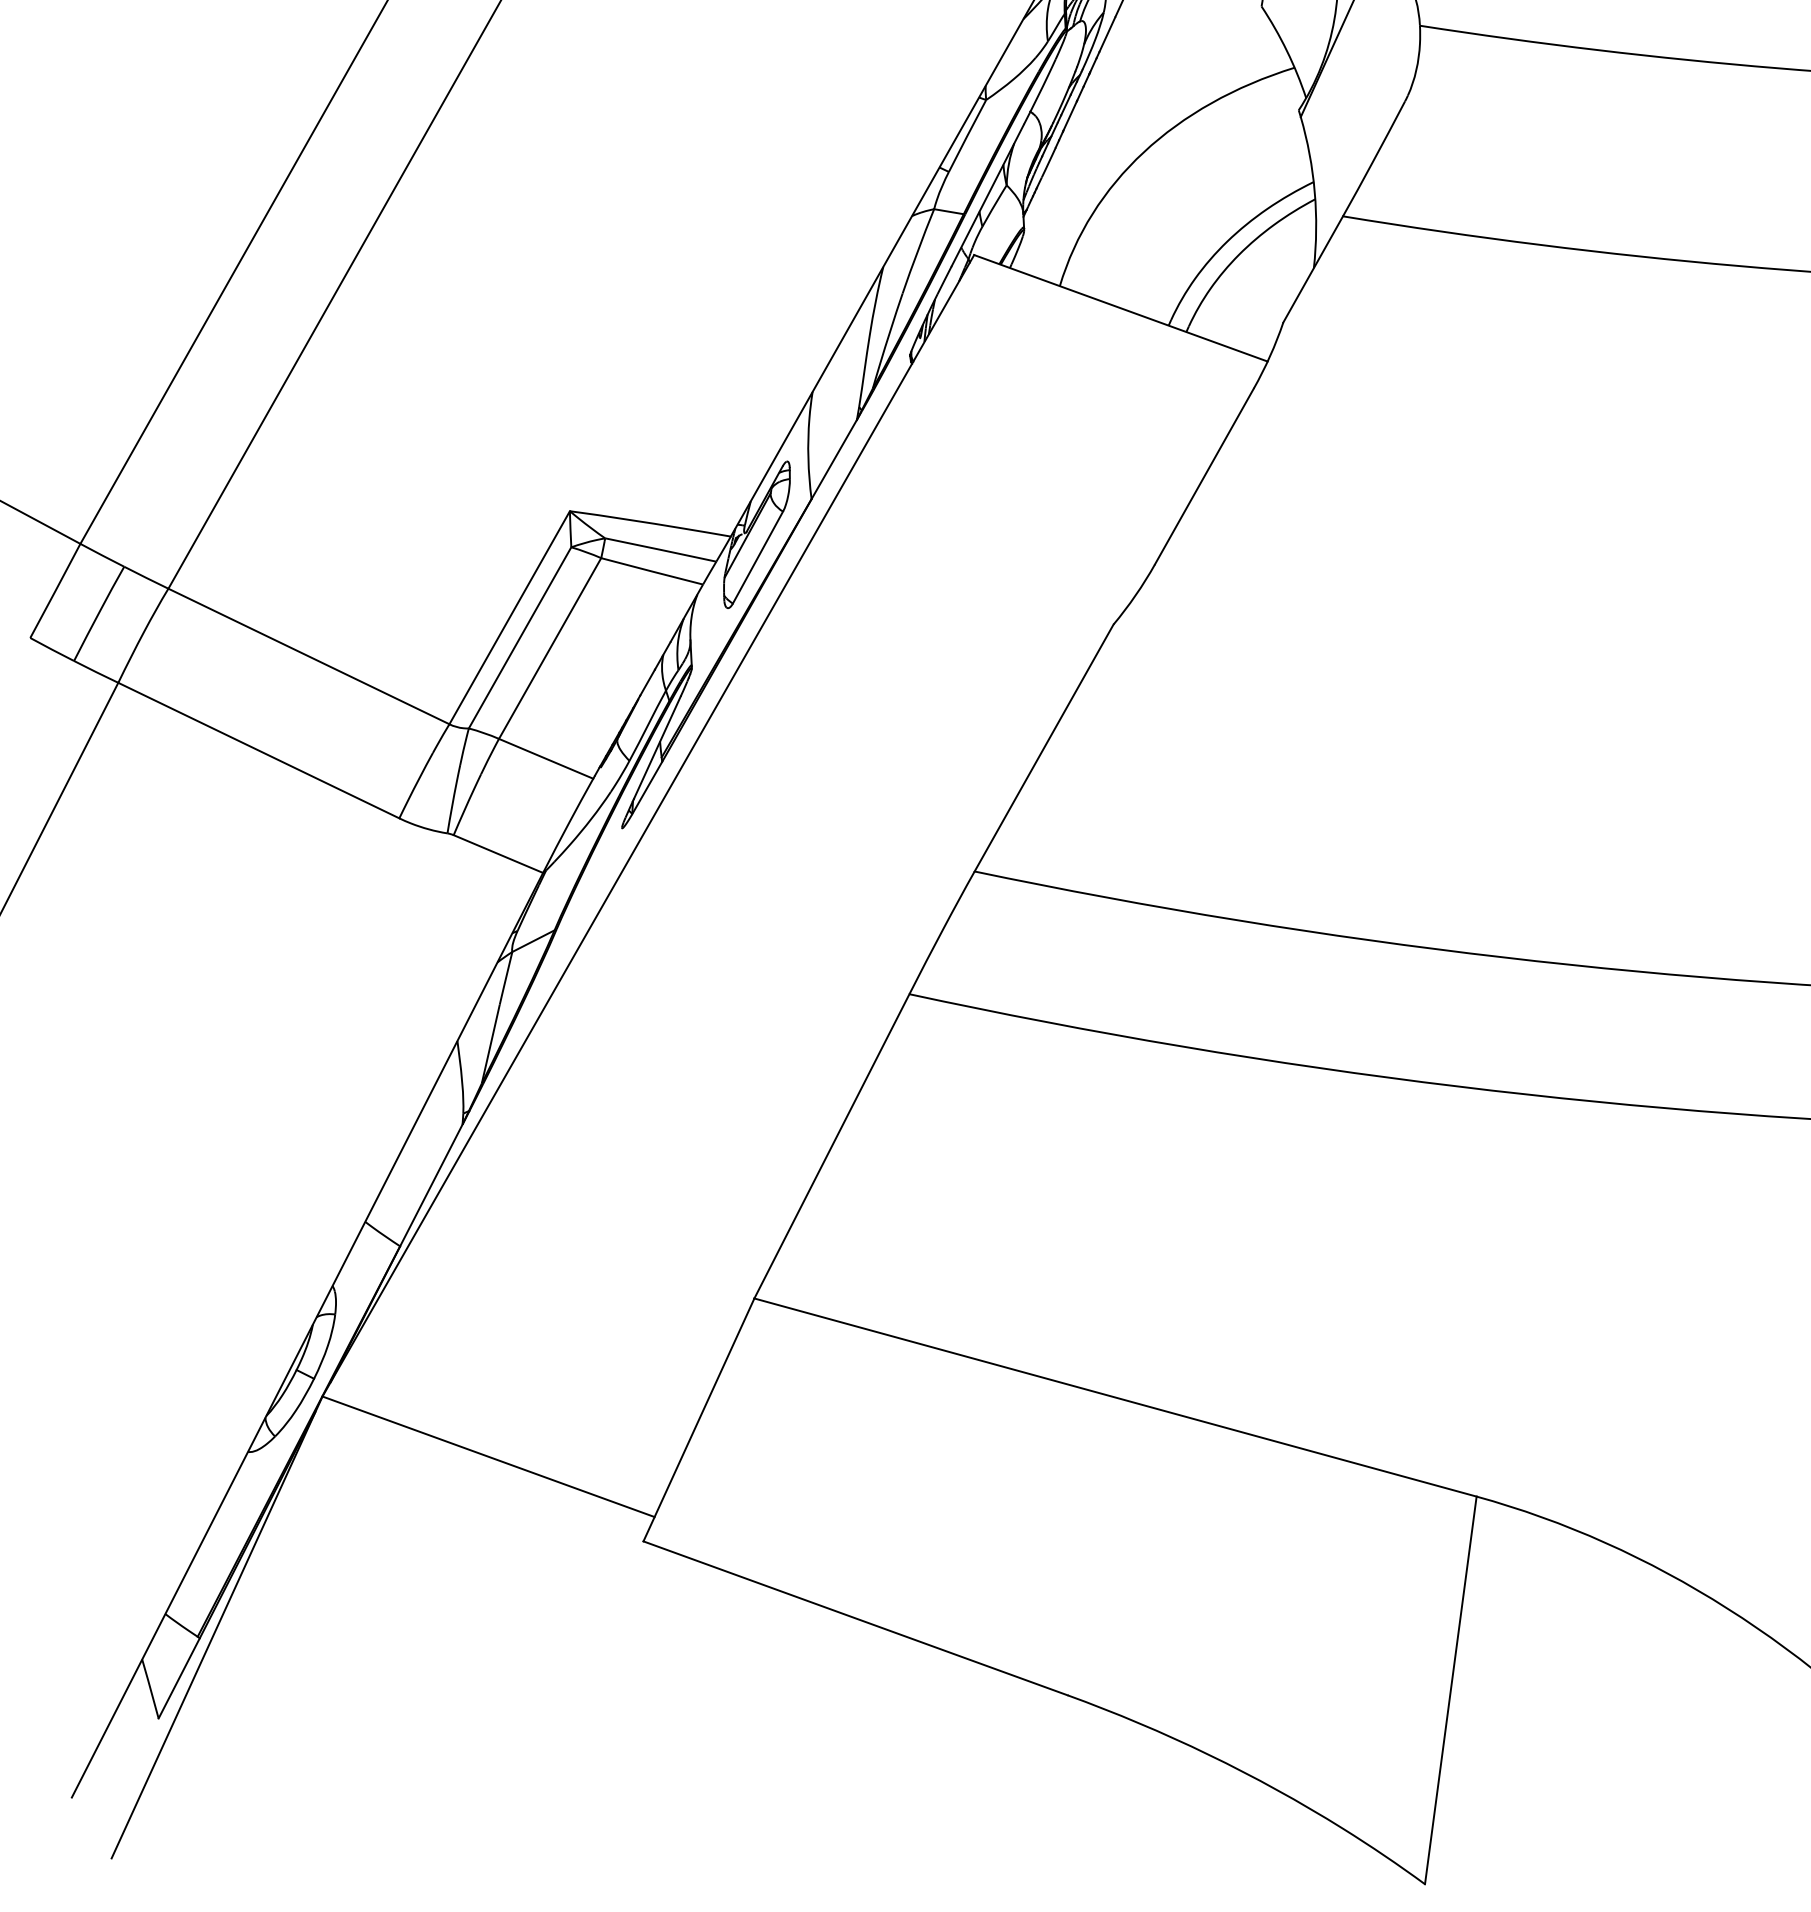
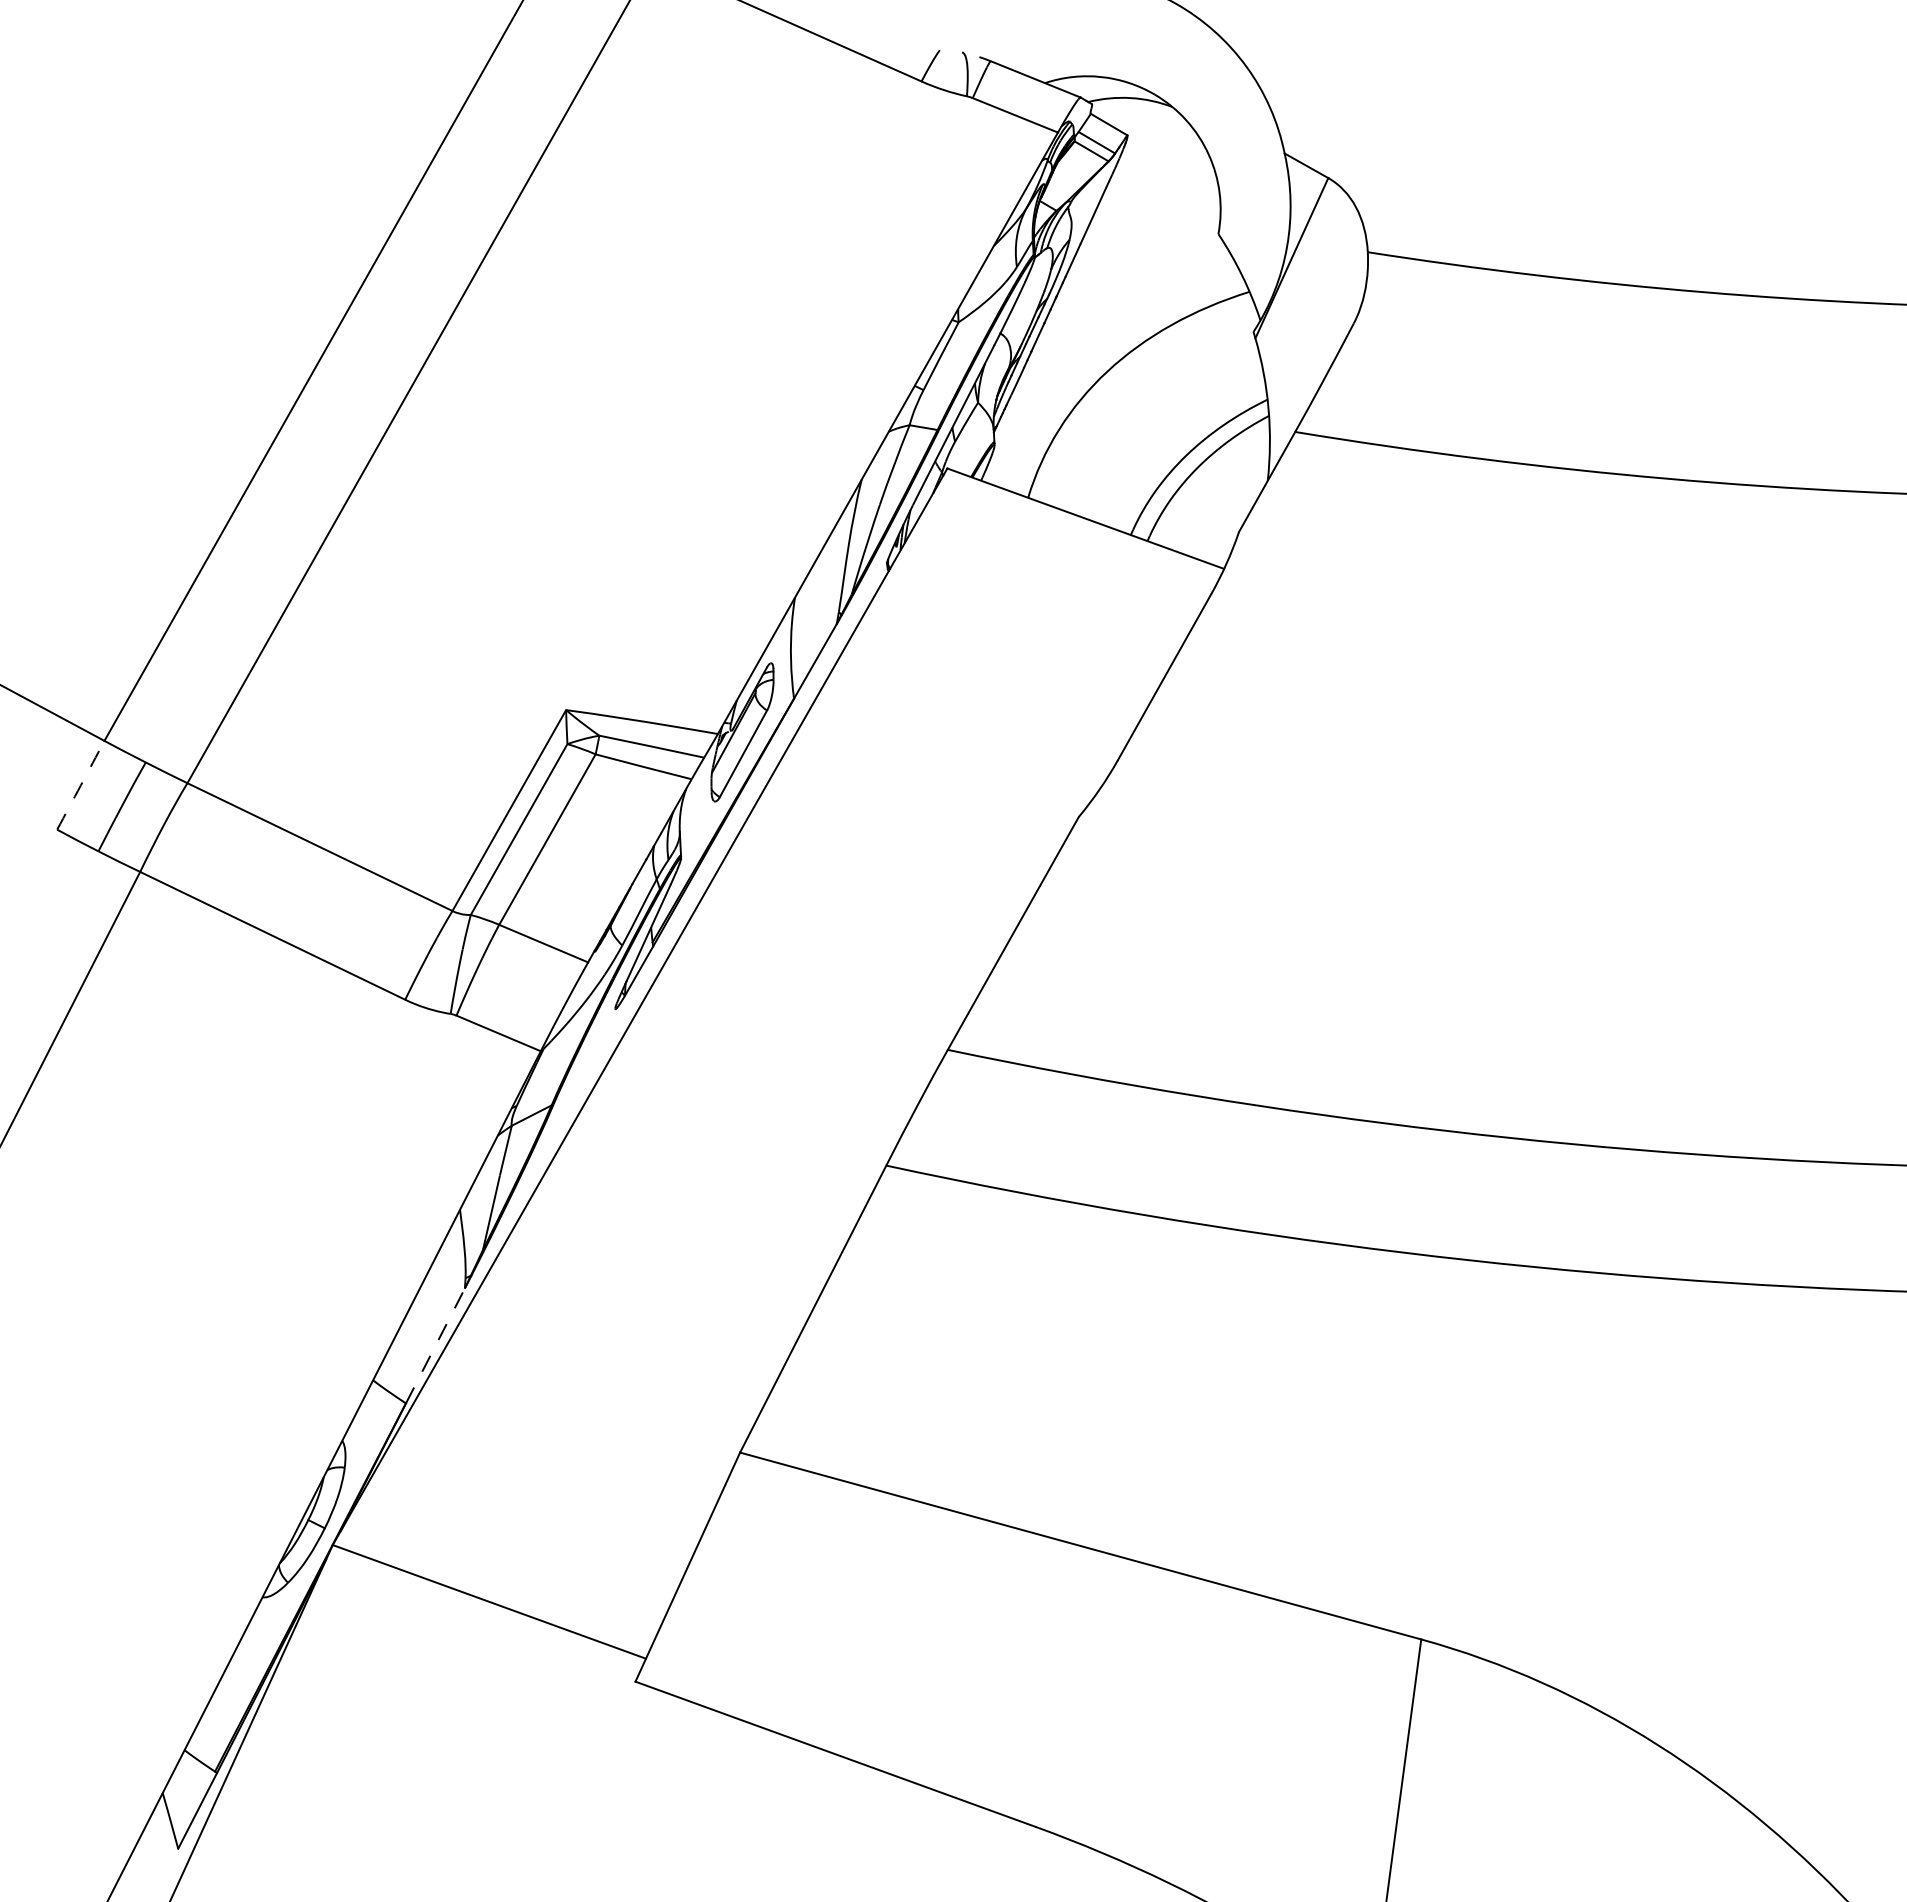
arc: (55, 591) -> (80, 785), solid -> dashed
line: (431, 1184) -> (435, 1345), solid -> dashed

